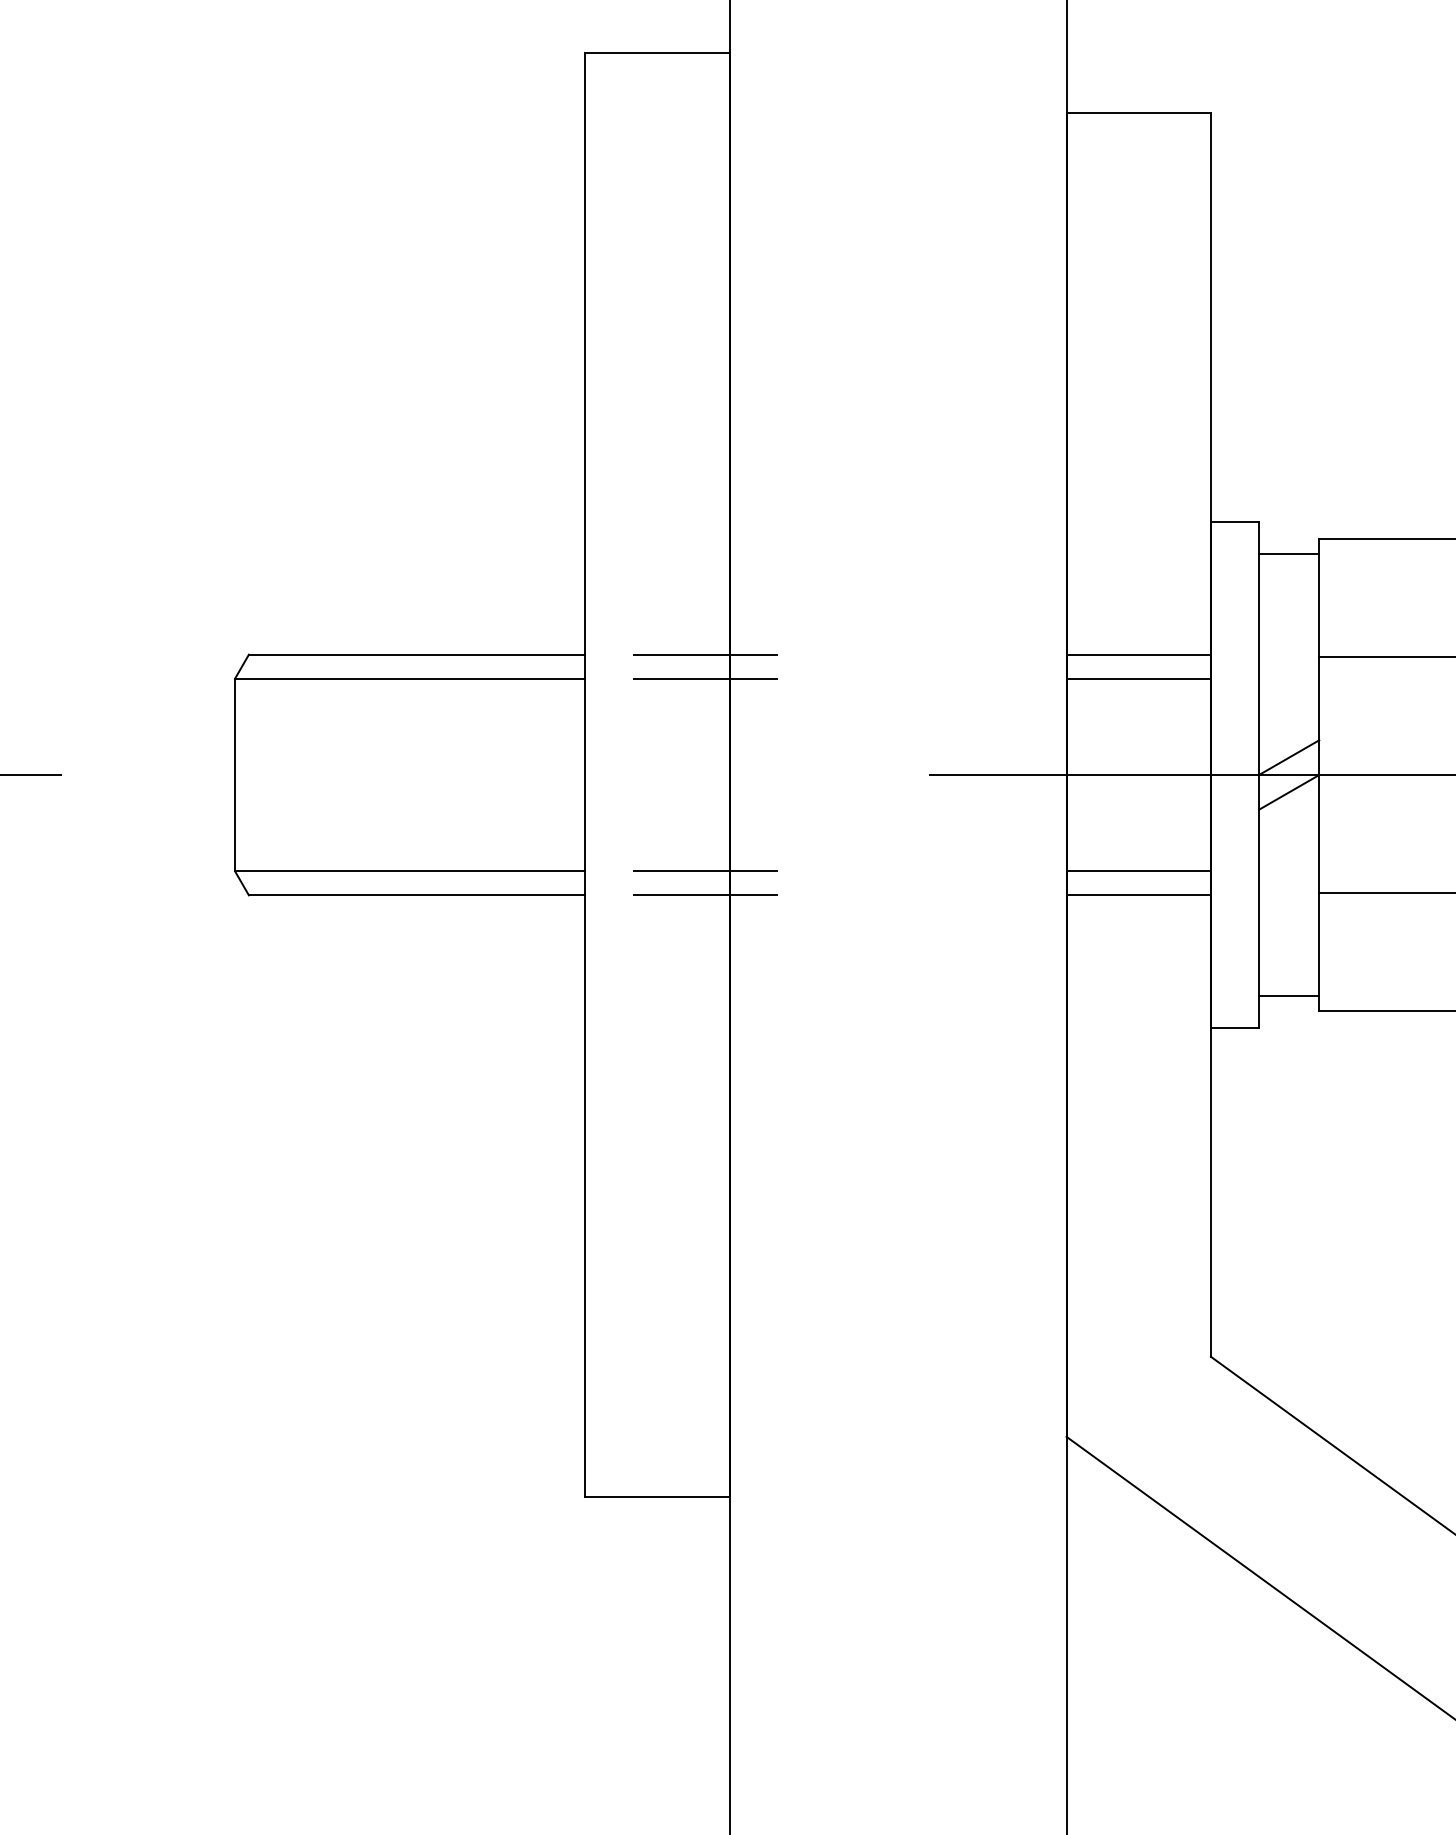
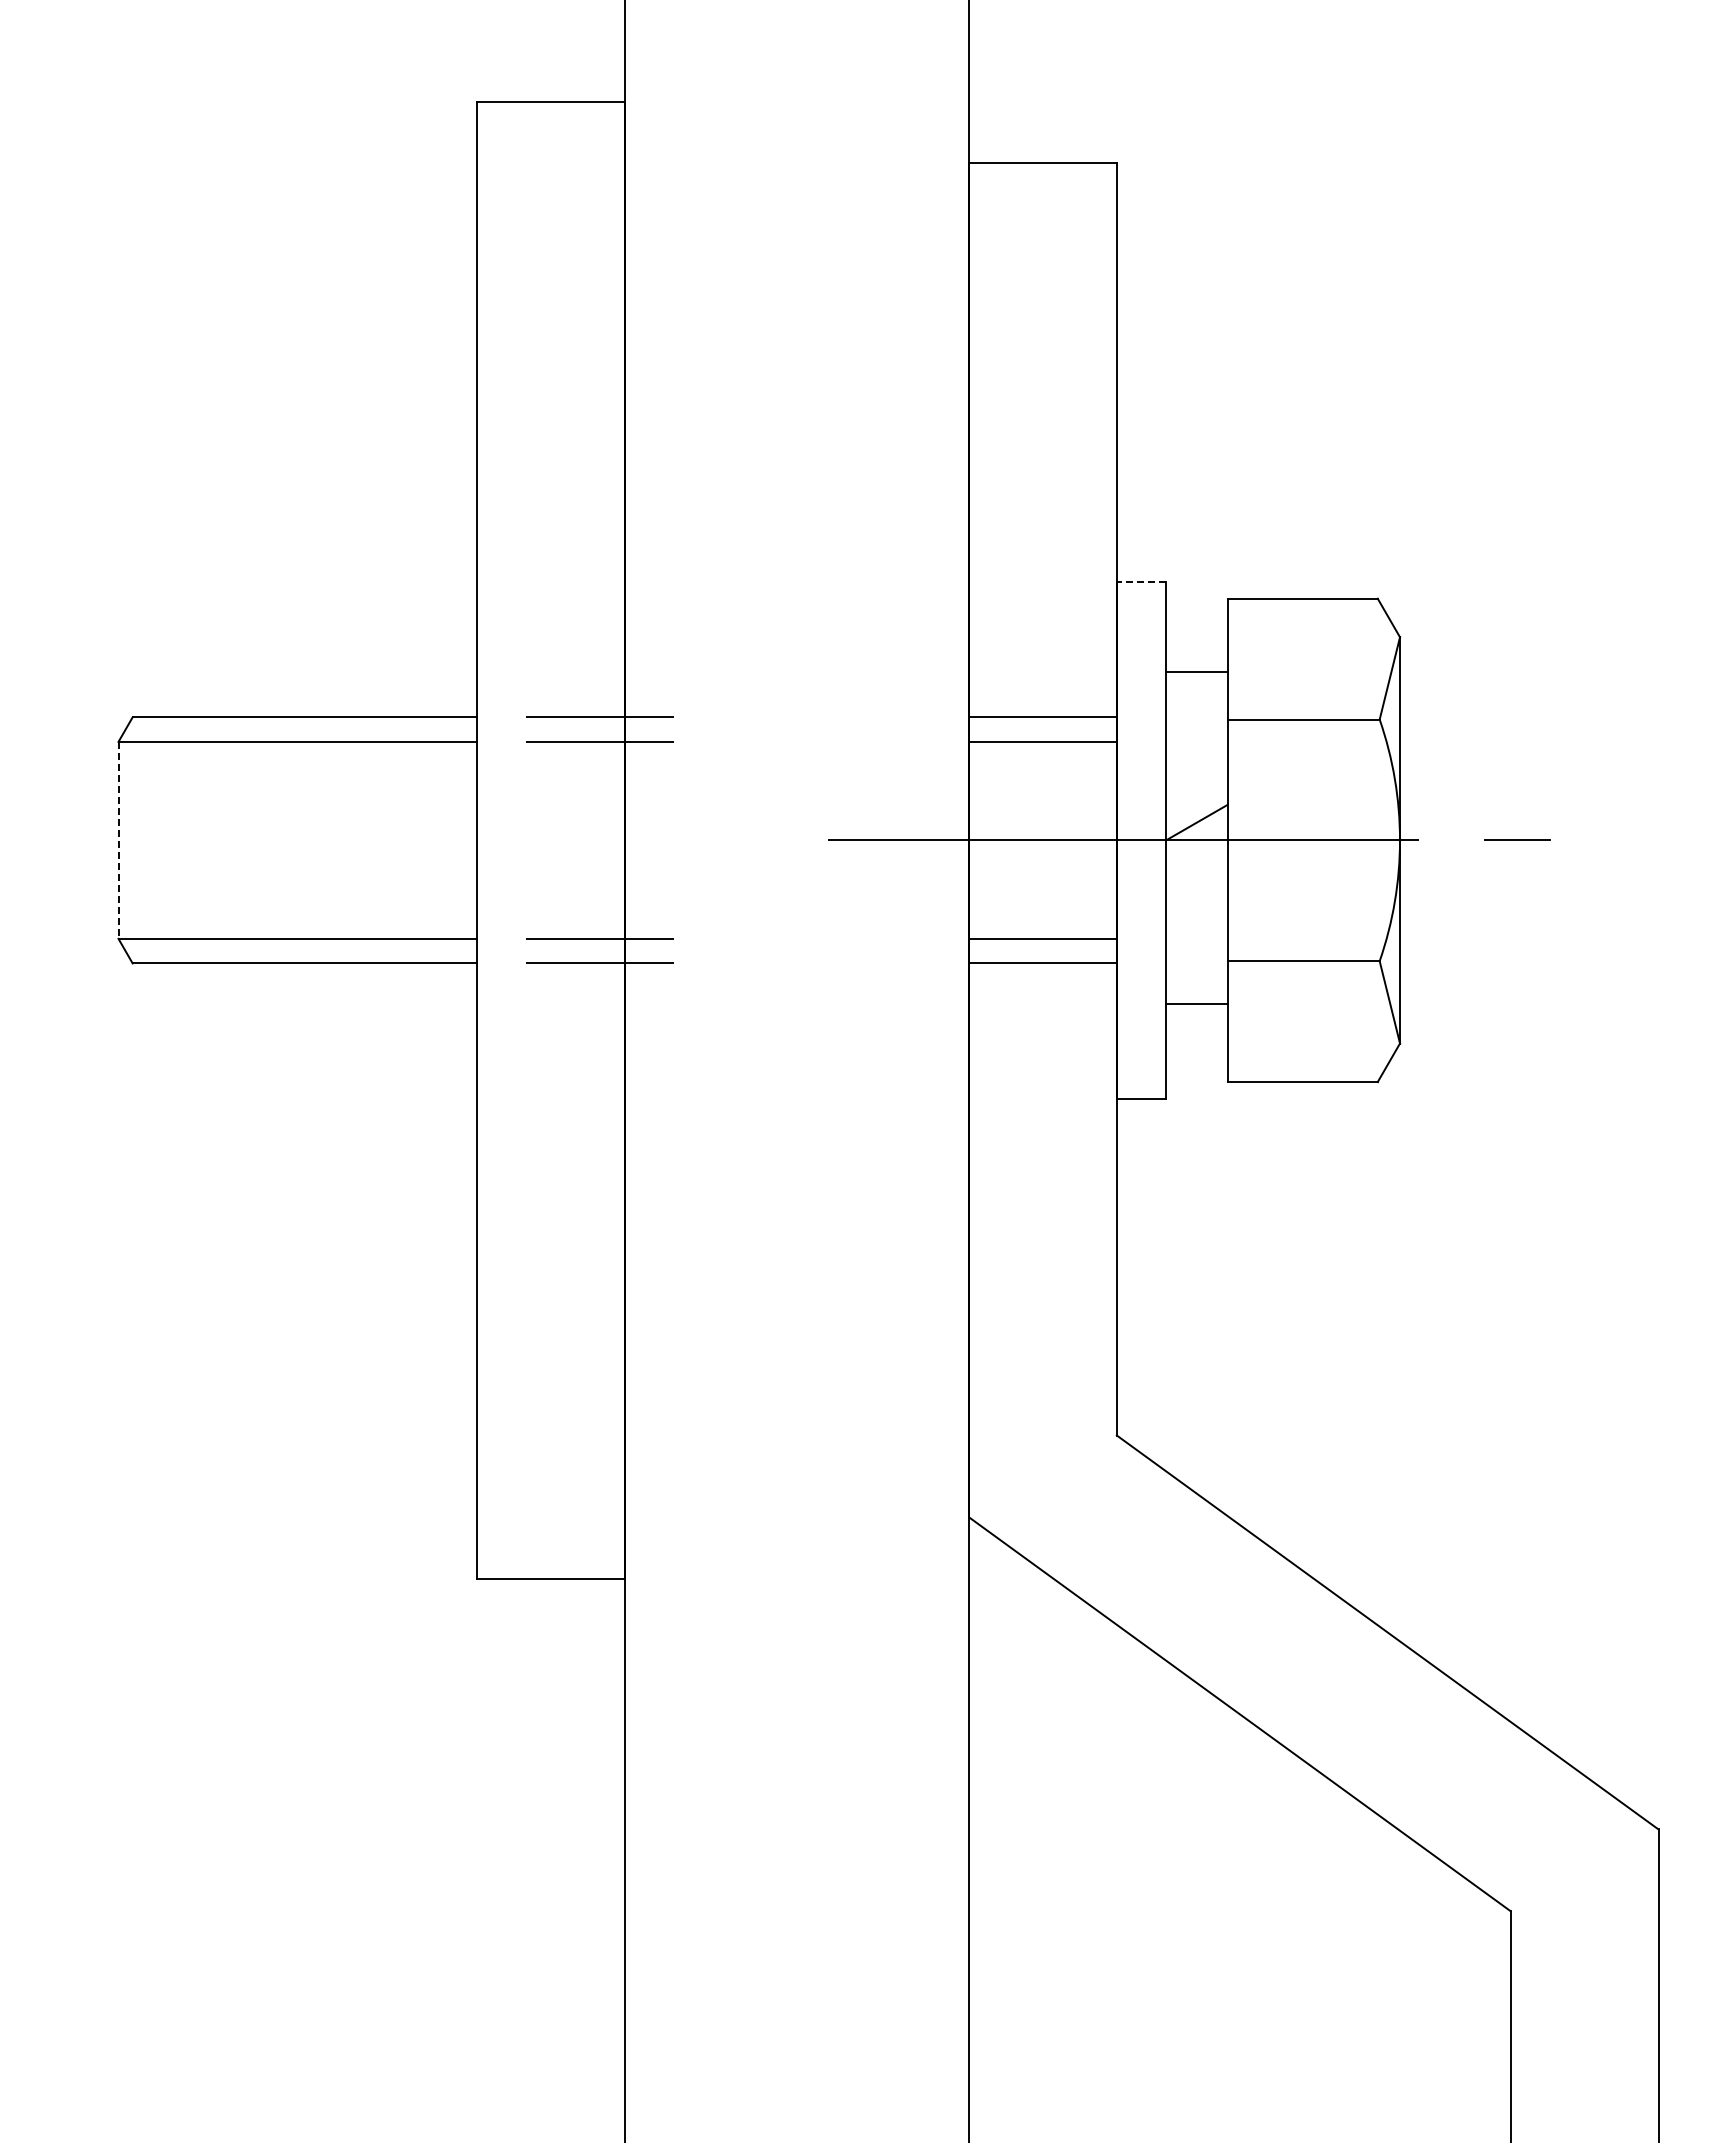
line: (1235, 521) -> (1141, 581), solid -> dashed
line: (1288, 553) -> (1196, 671), moved
line: (235, 775) -> (118, 840), solid -> dashed
line: (1288, 791) -> (1196, 857), removed
line: (1288, 996) -> (1196, 1003), moved

